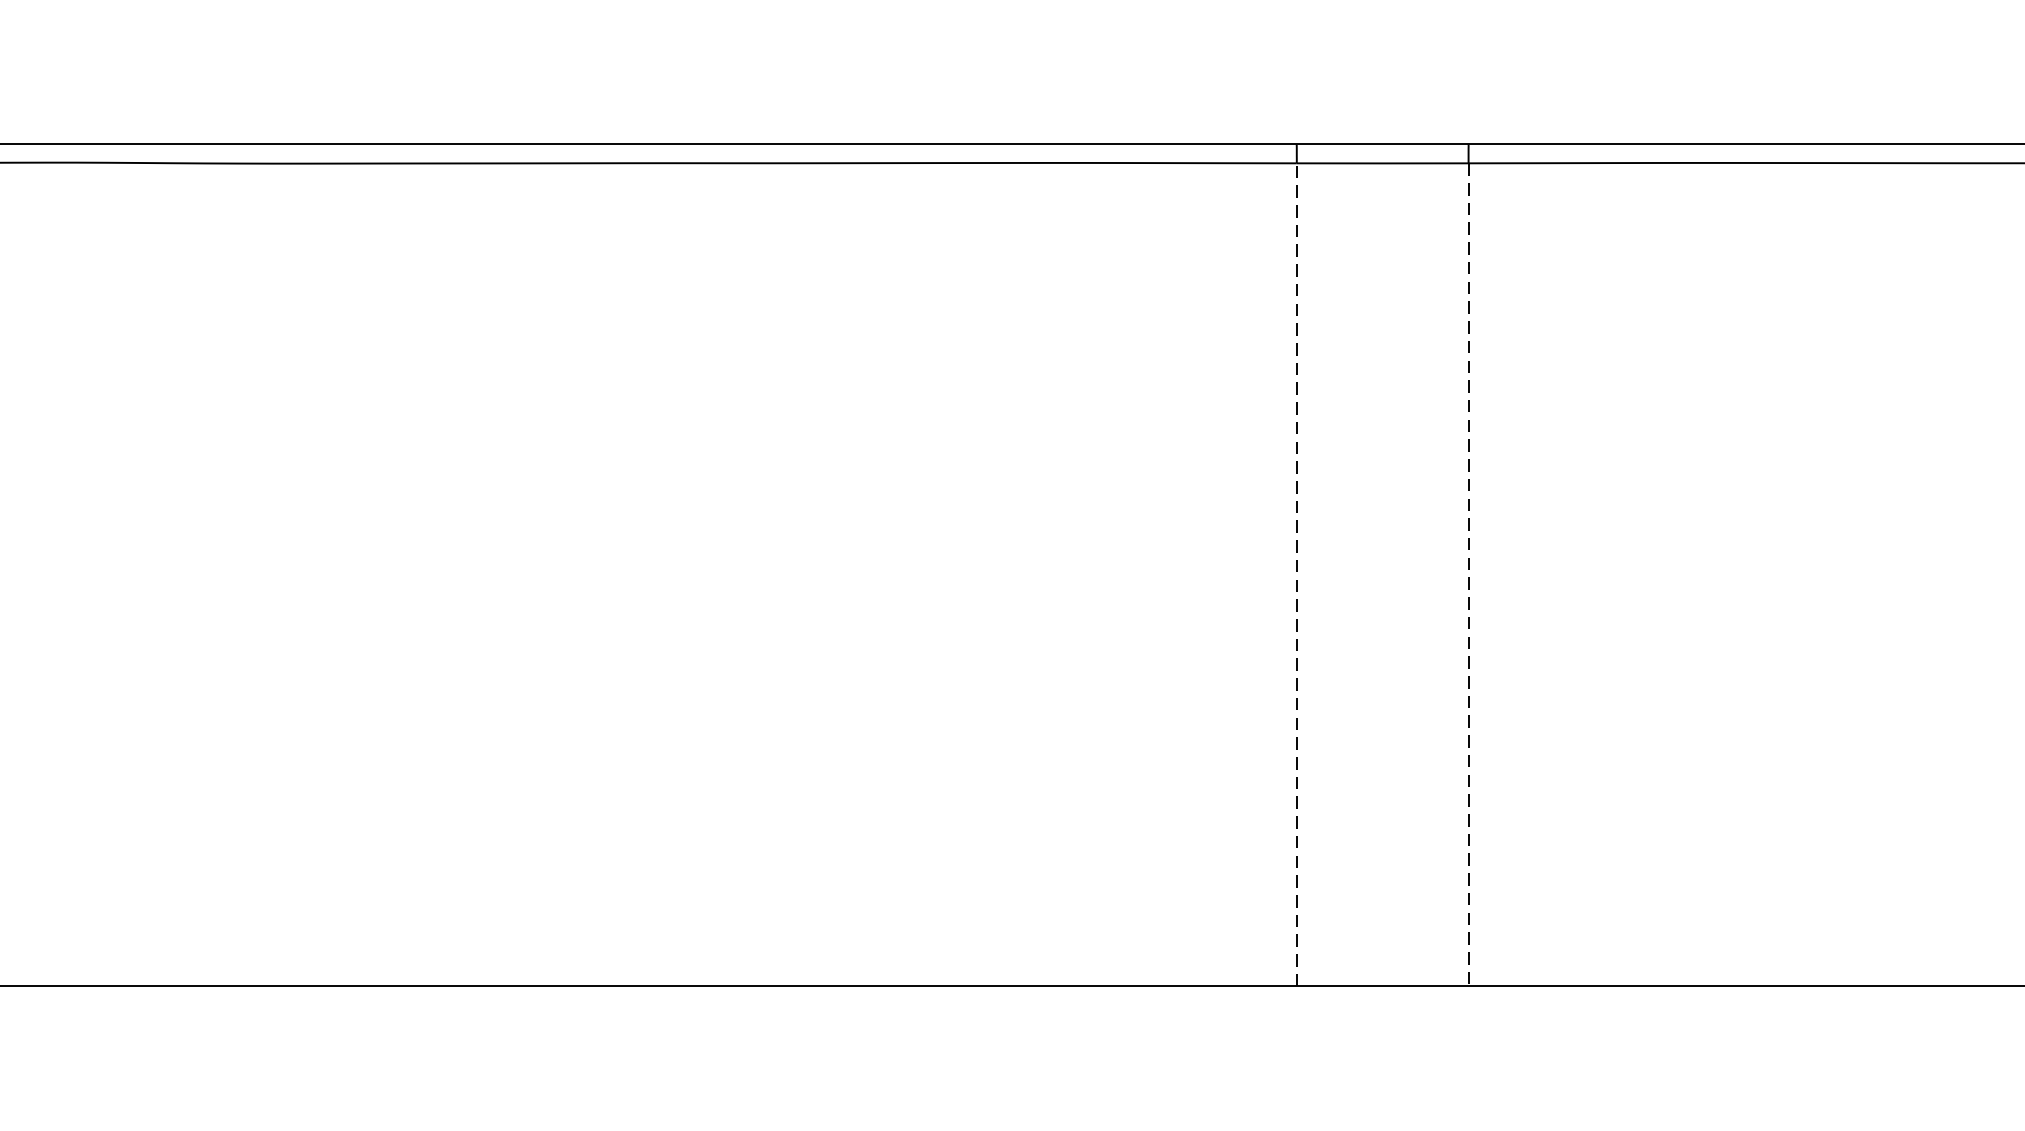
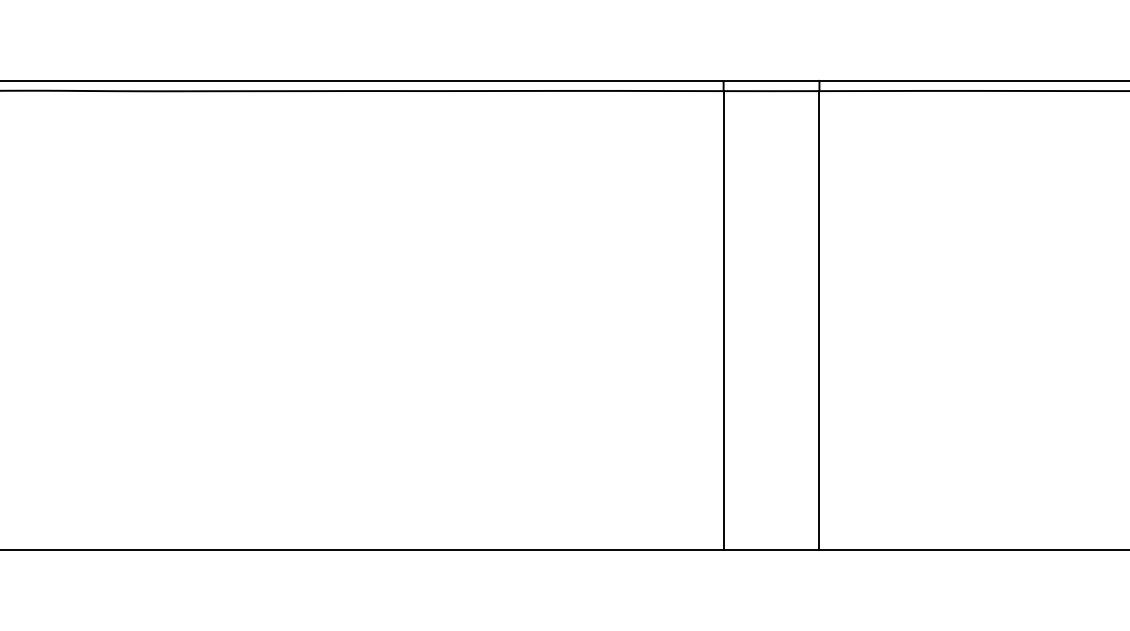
line: (1296, 574) -> (723, 320), dashed -> solid
line: (1468, 574) -> (819, 320), dashed -> solid

